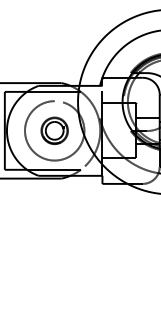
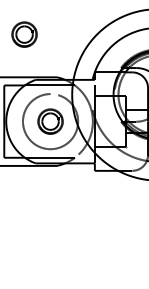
part: (26, 36) -> (24, 34), added

